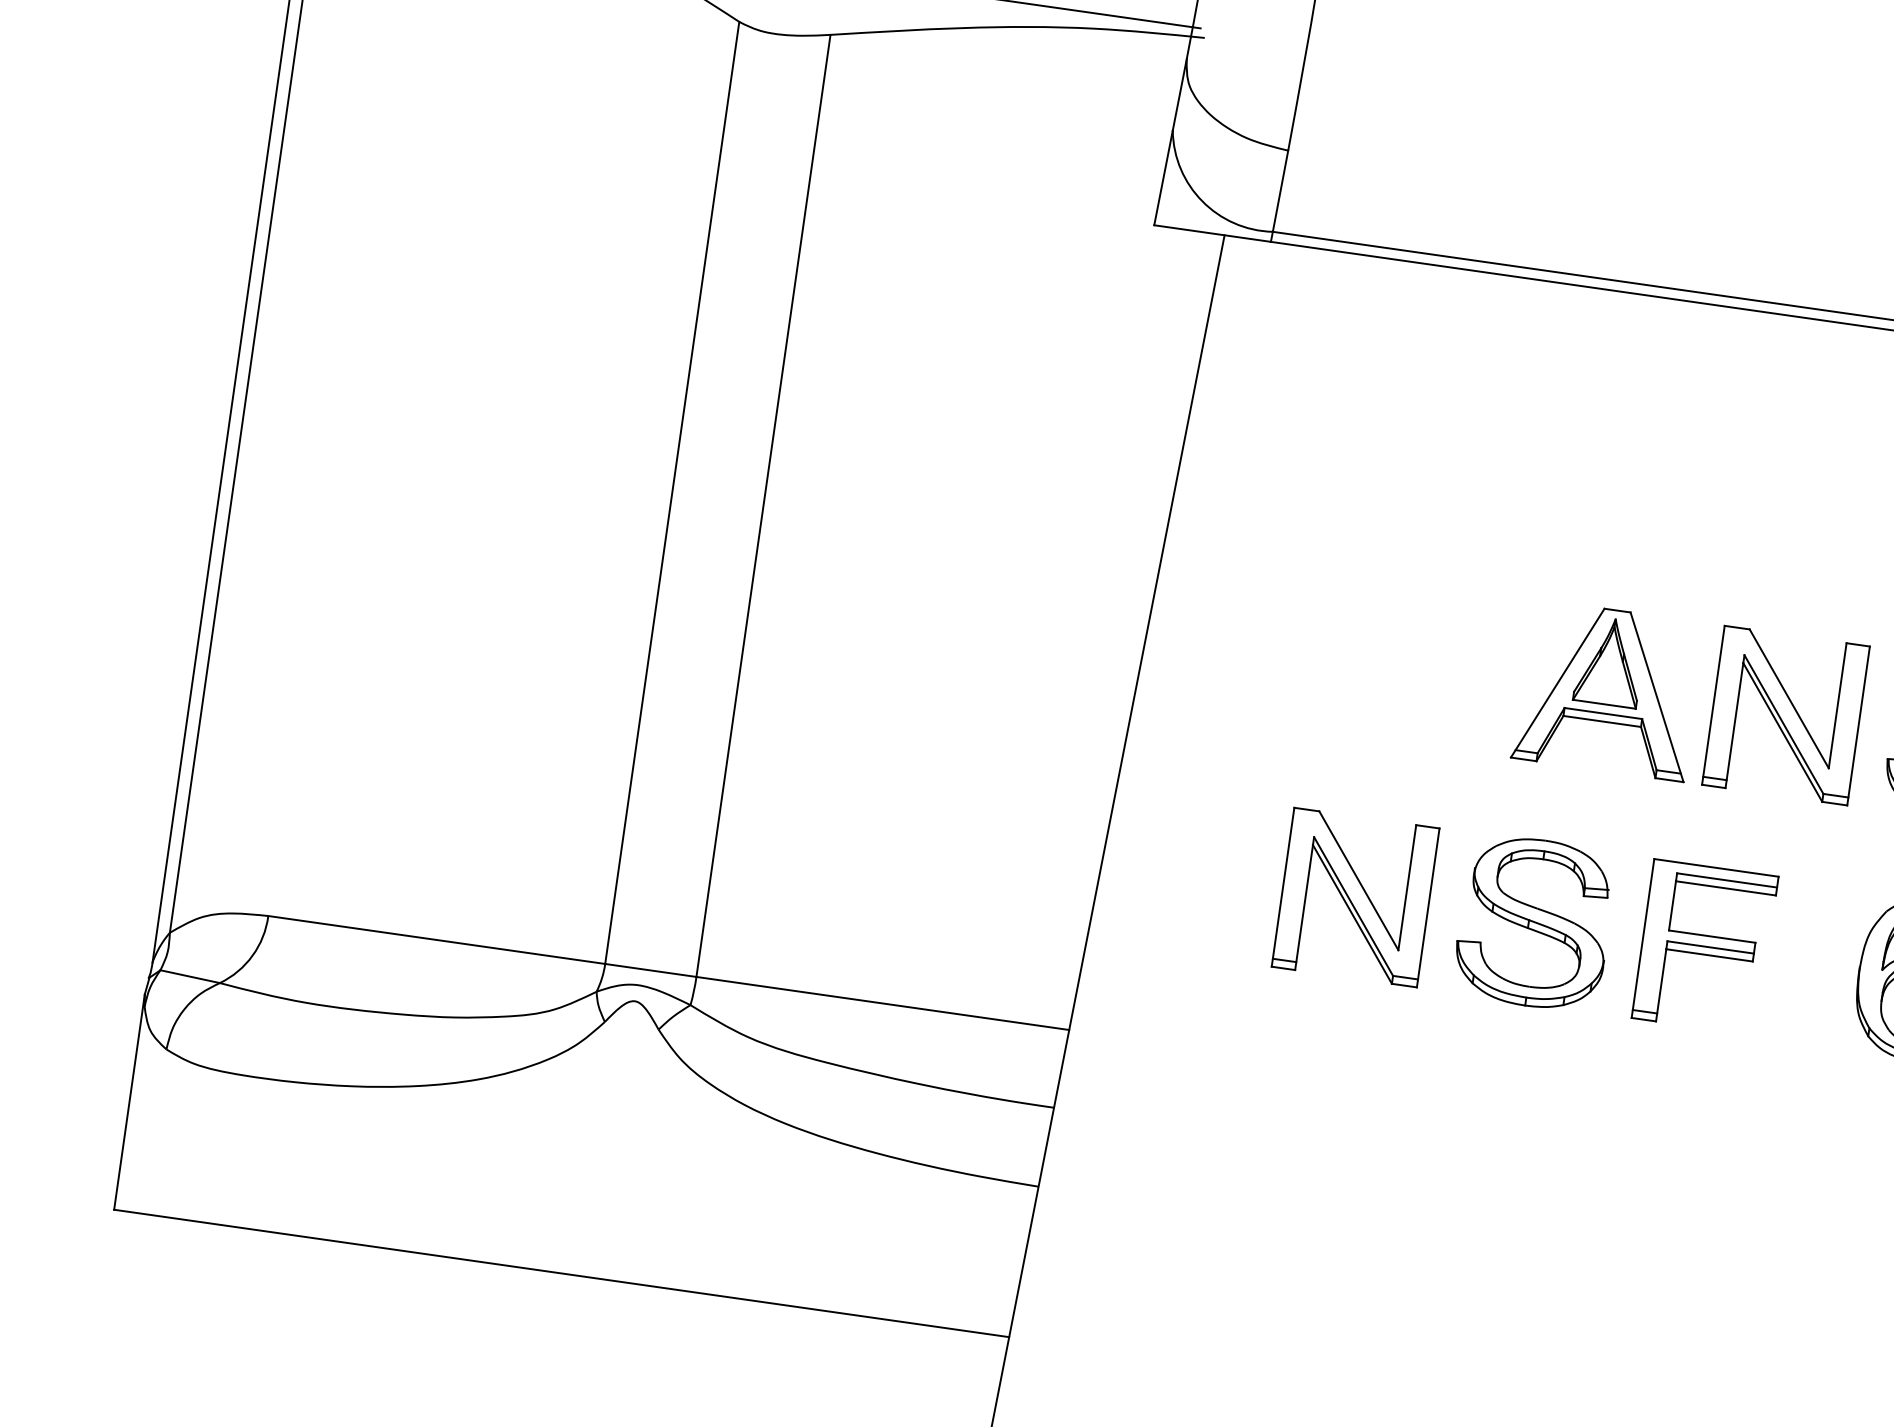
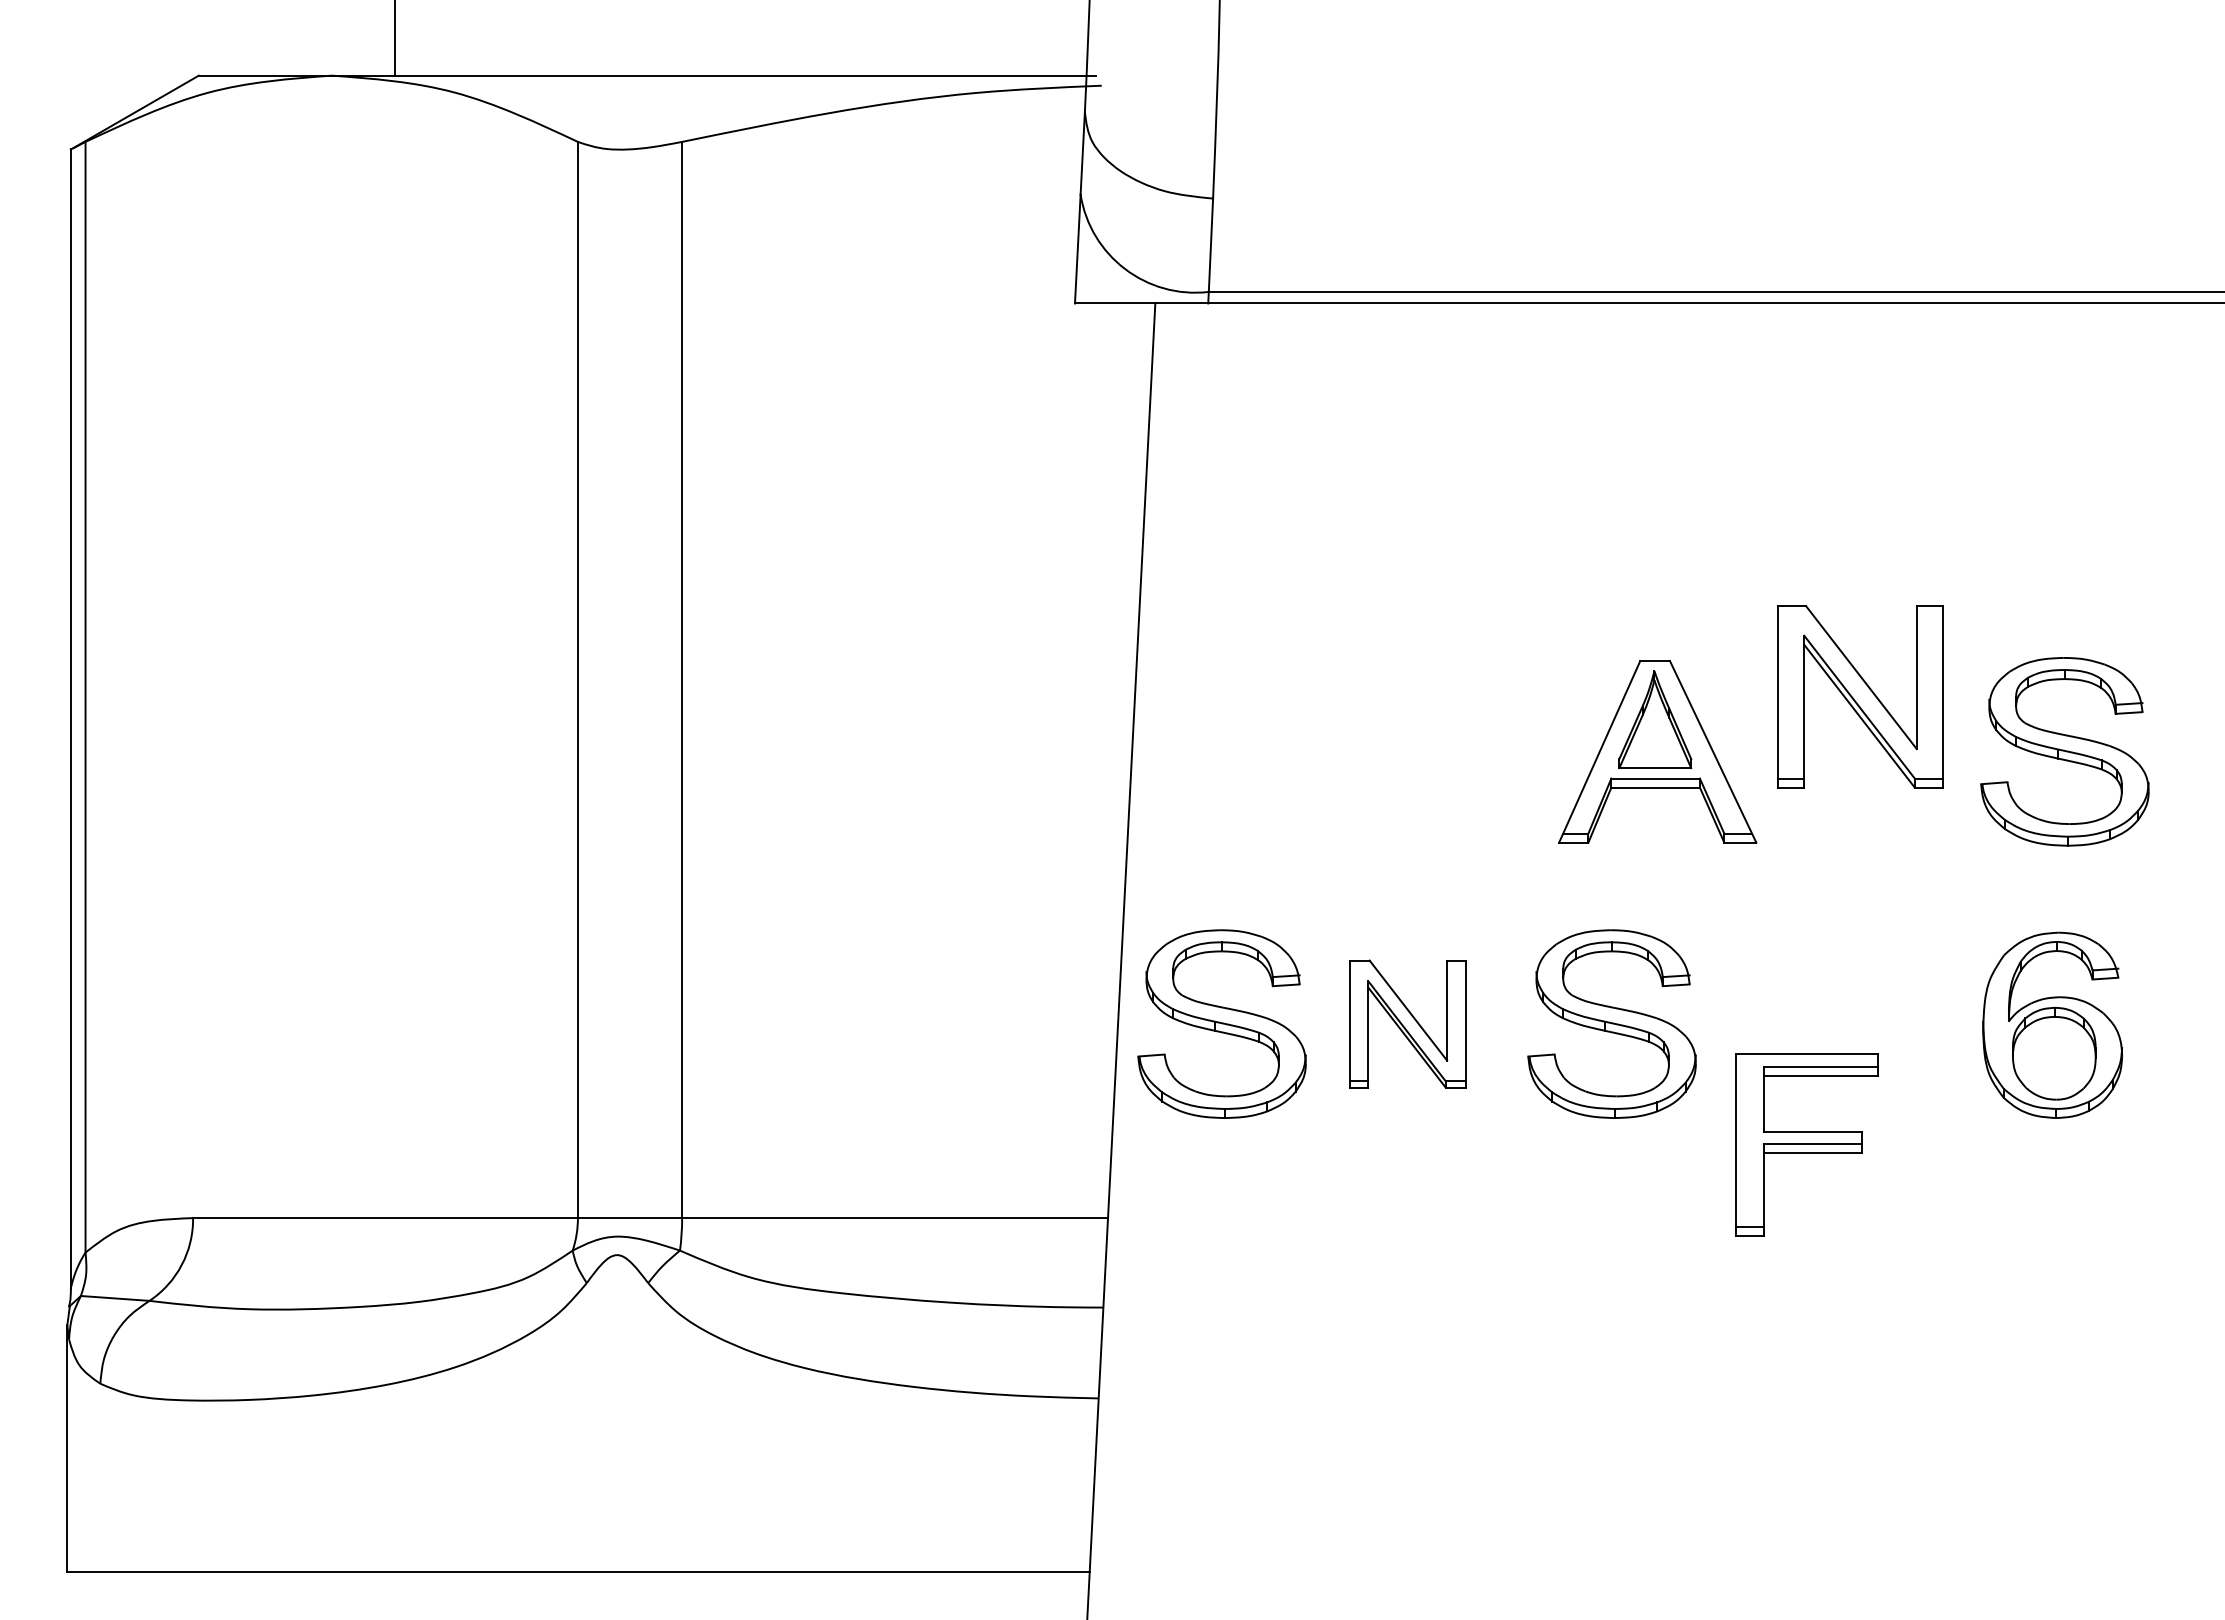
part: (1786, 715) -> (1860, 696), moved
part: (1192, 873) -> (1221, 1023), added
part: (1355, 896) -> (1407, 1023), size x0.7
part: (1704, 946) -> (1806, 1144), moved

